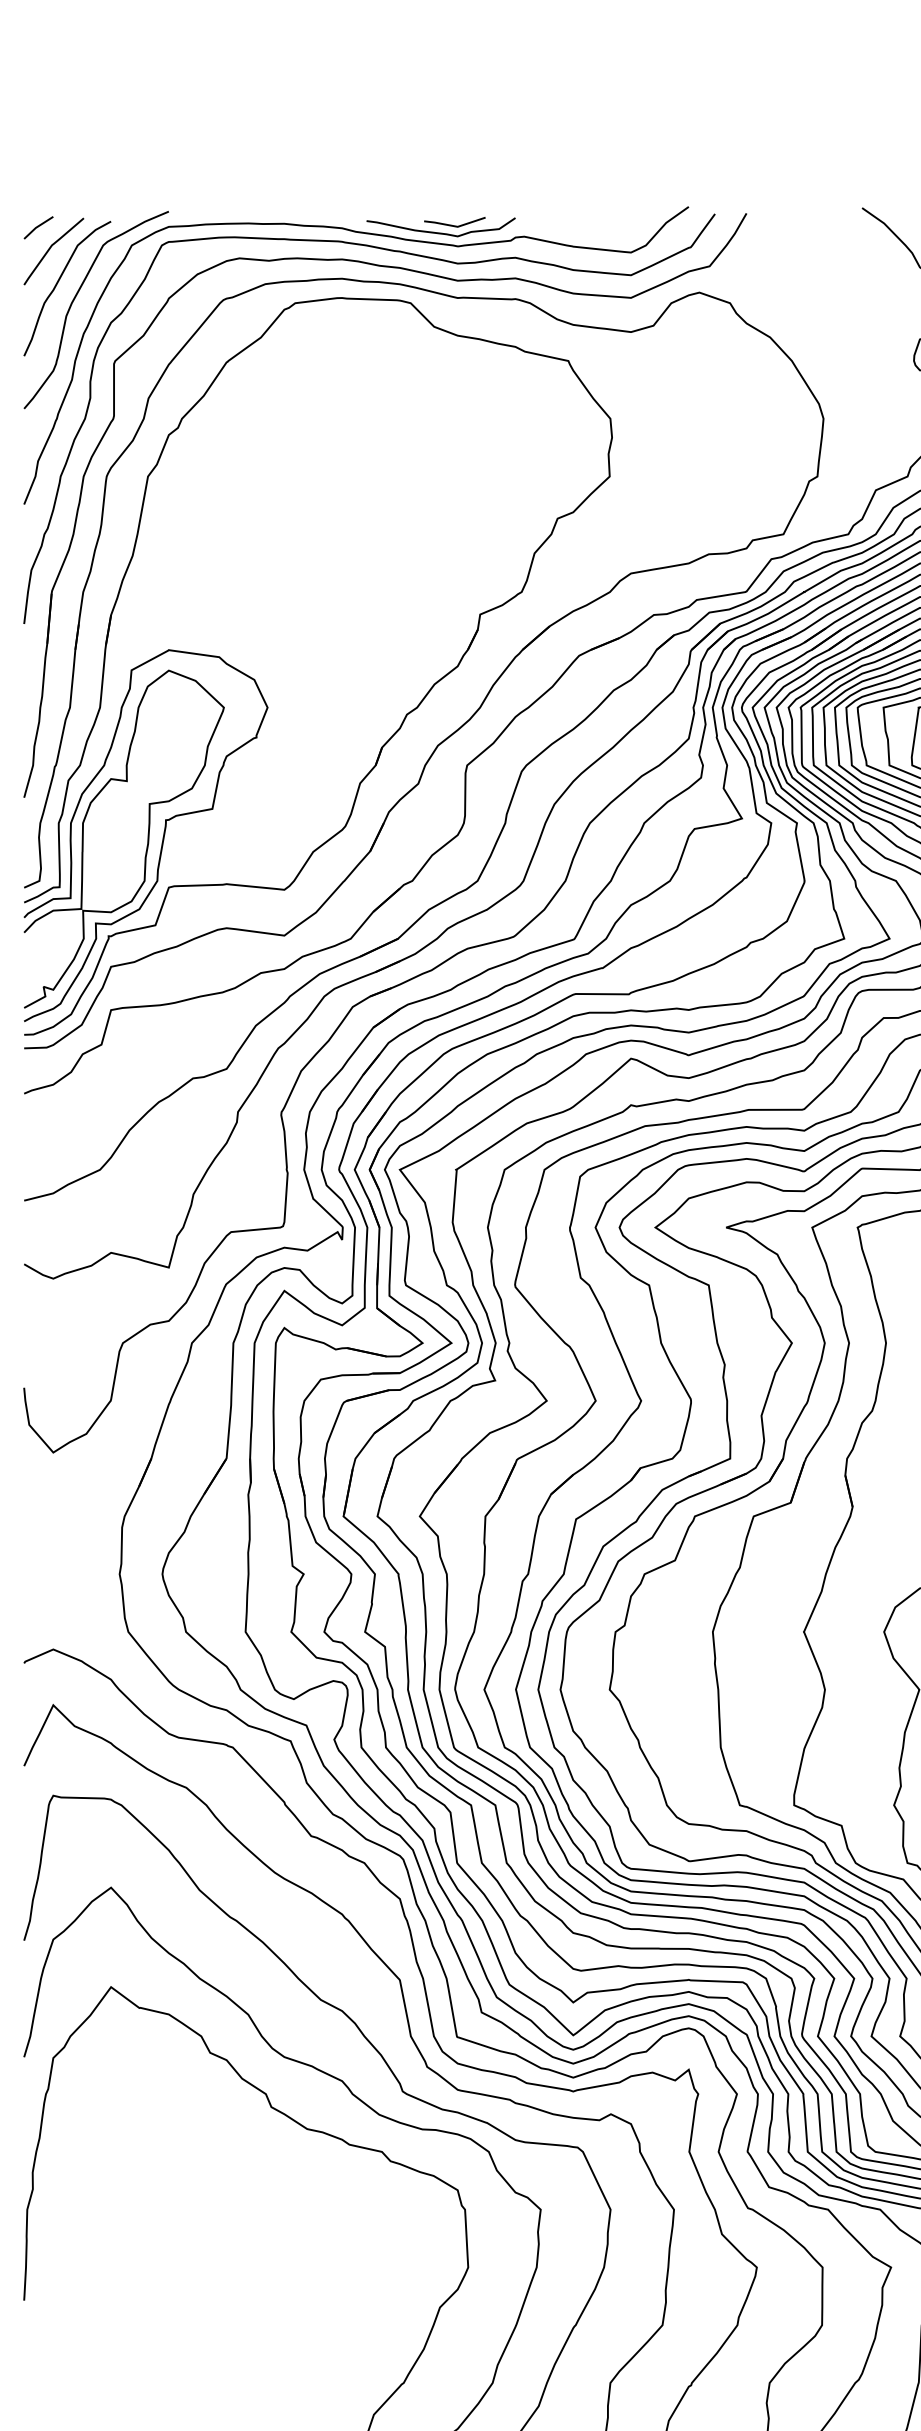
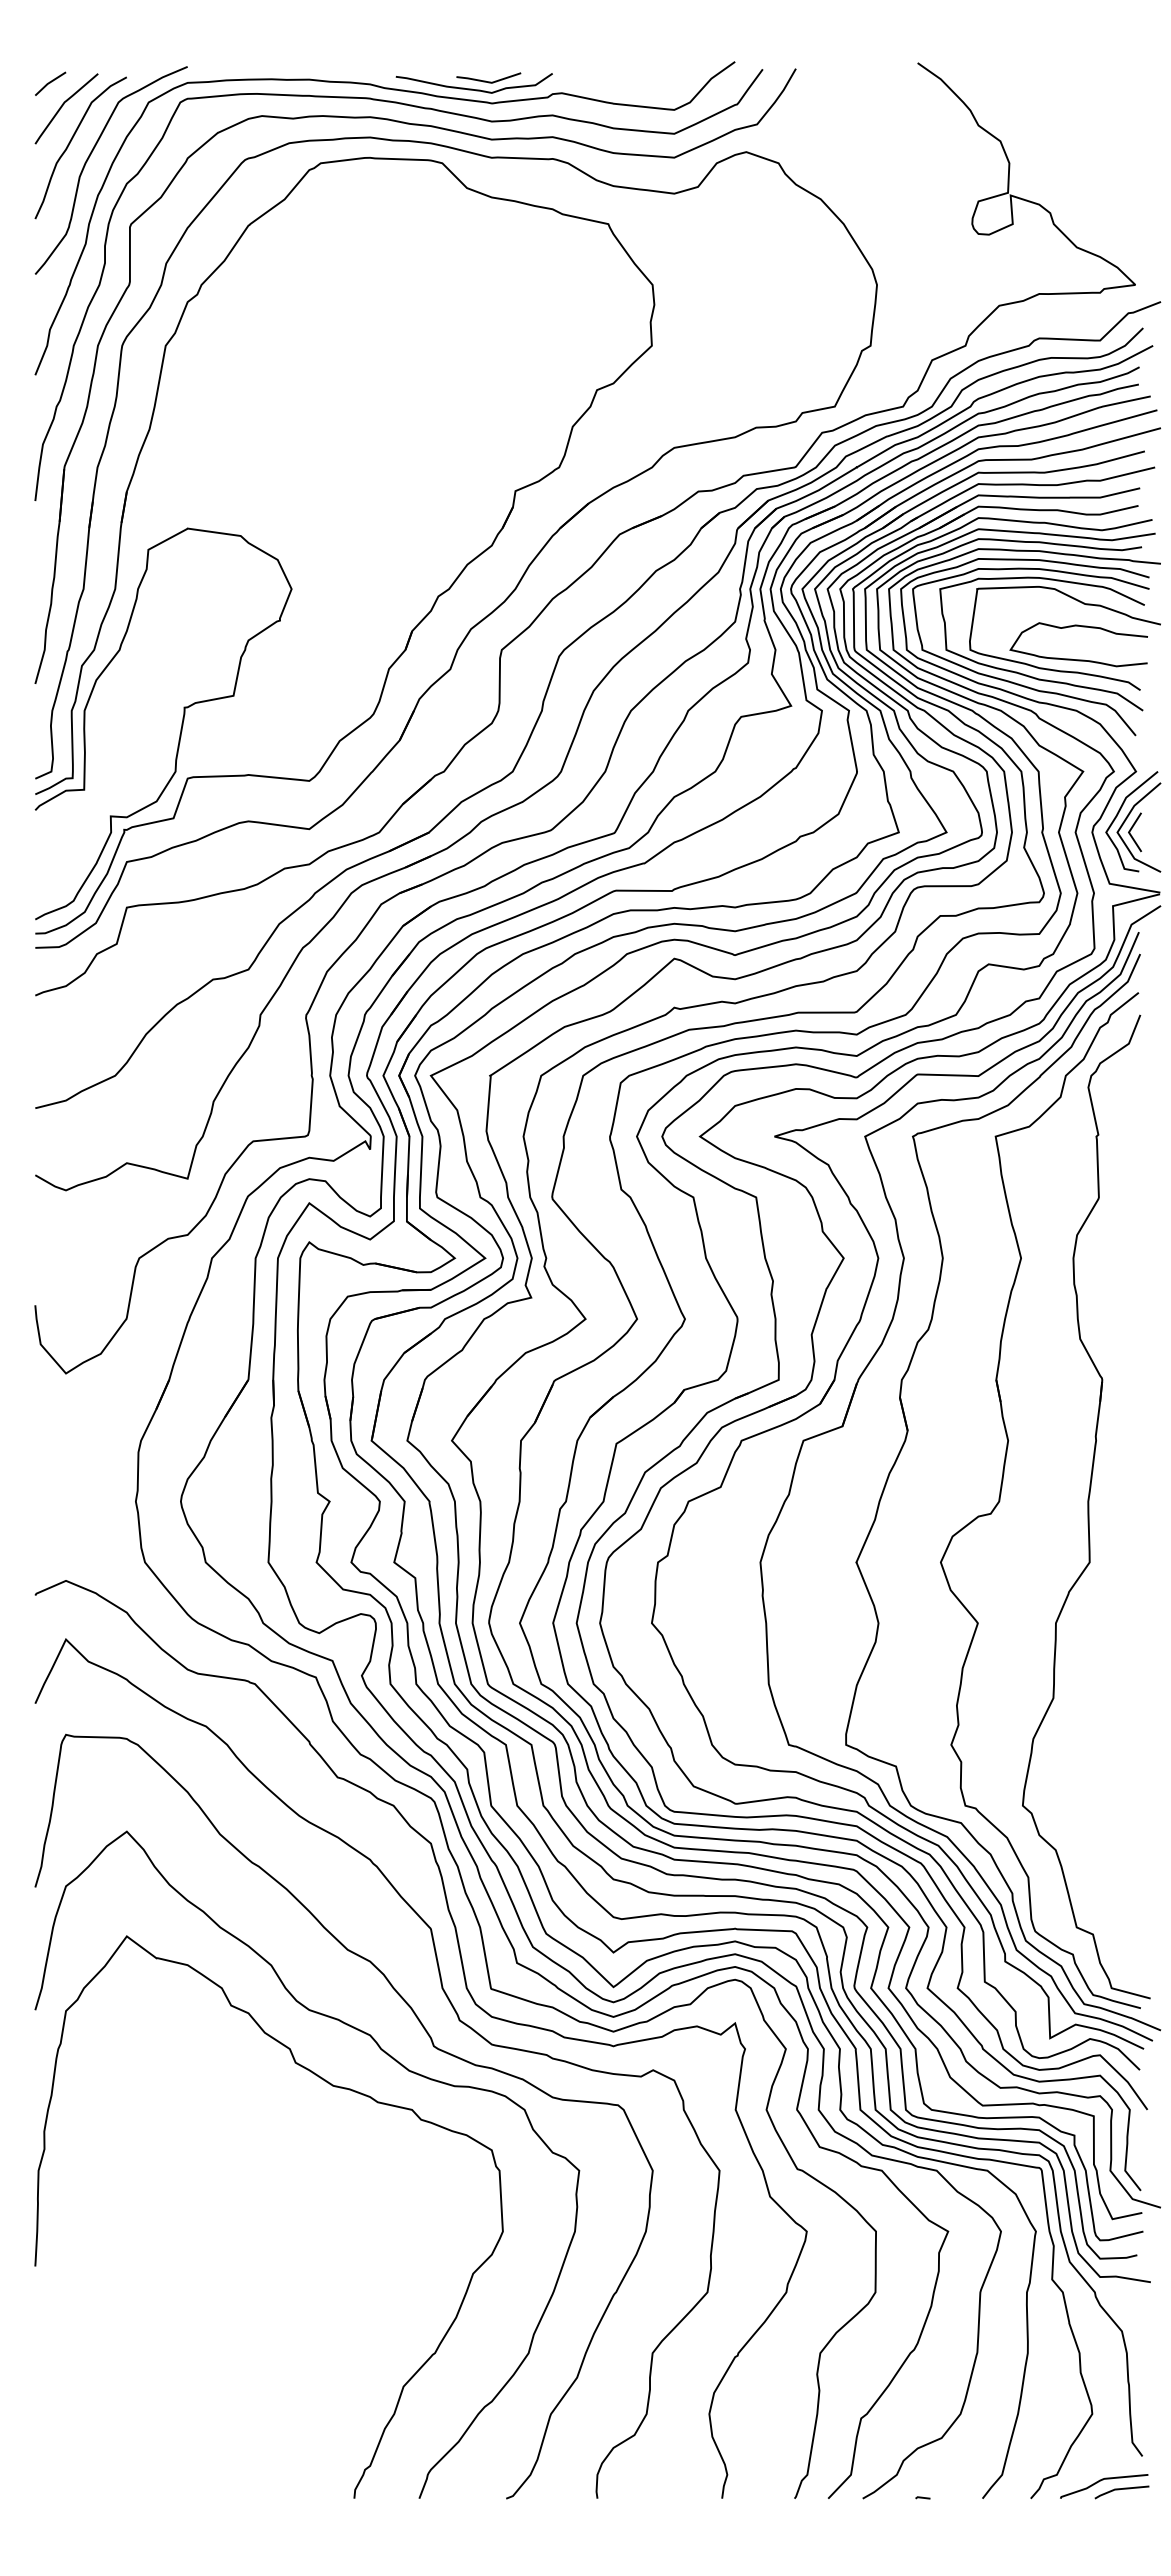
curve: (146, 844) -> (164, 733), removed

